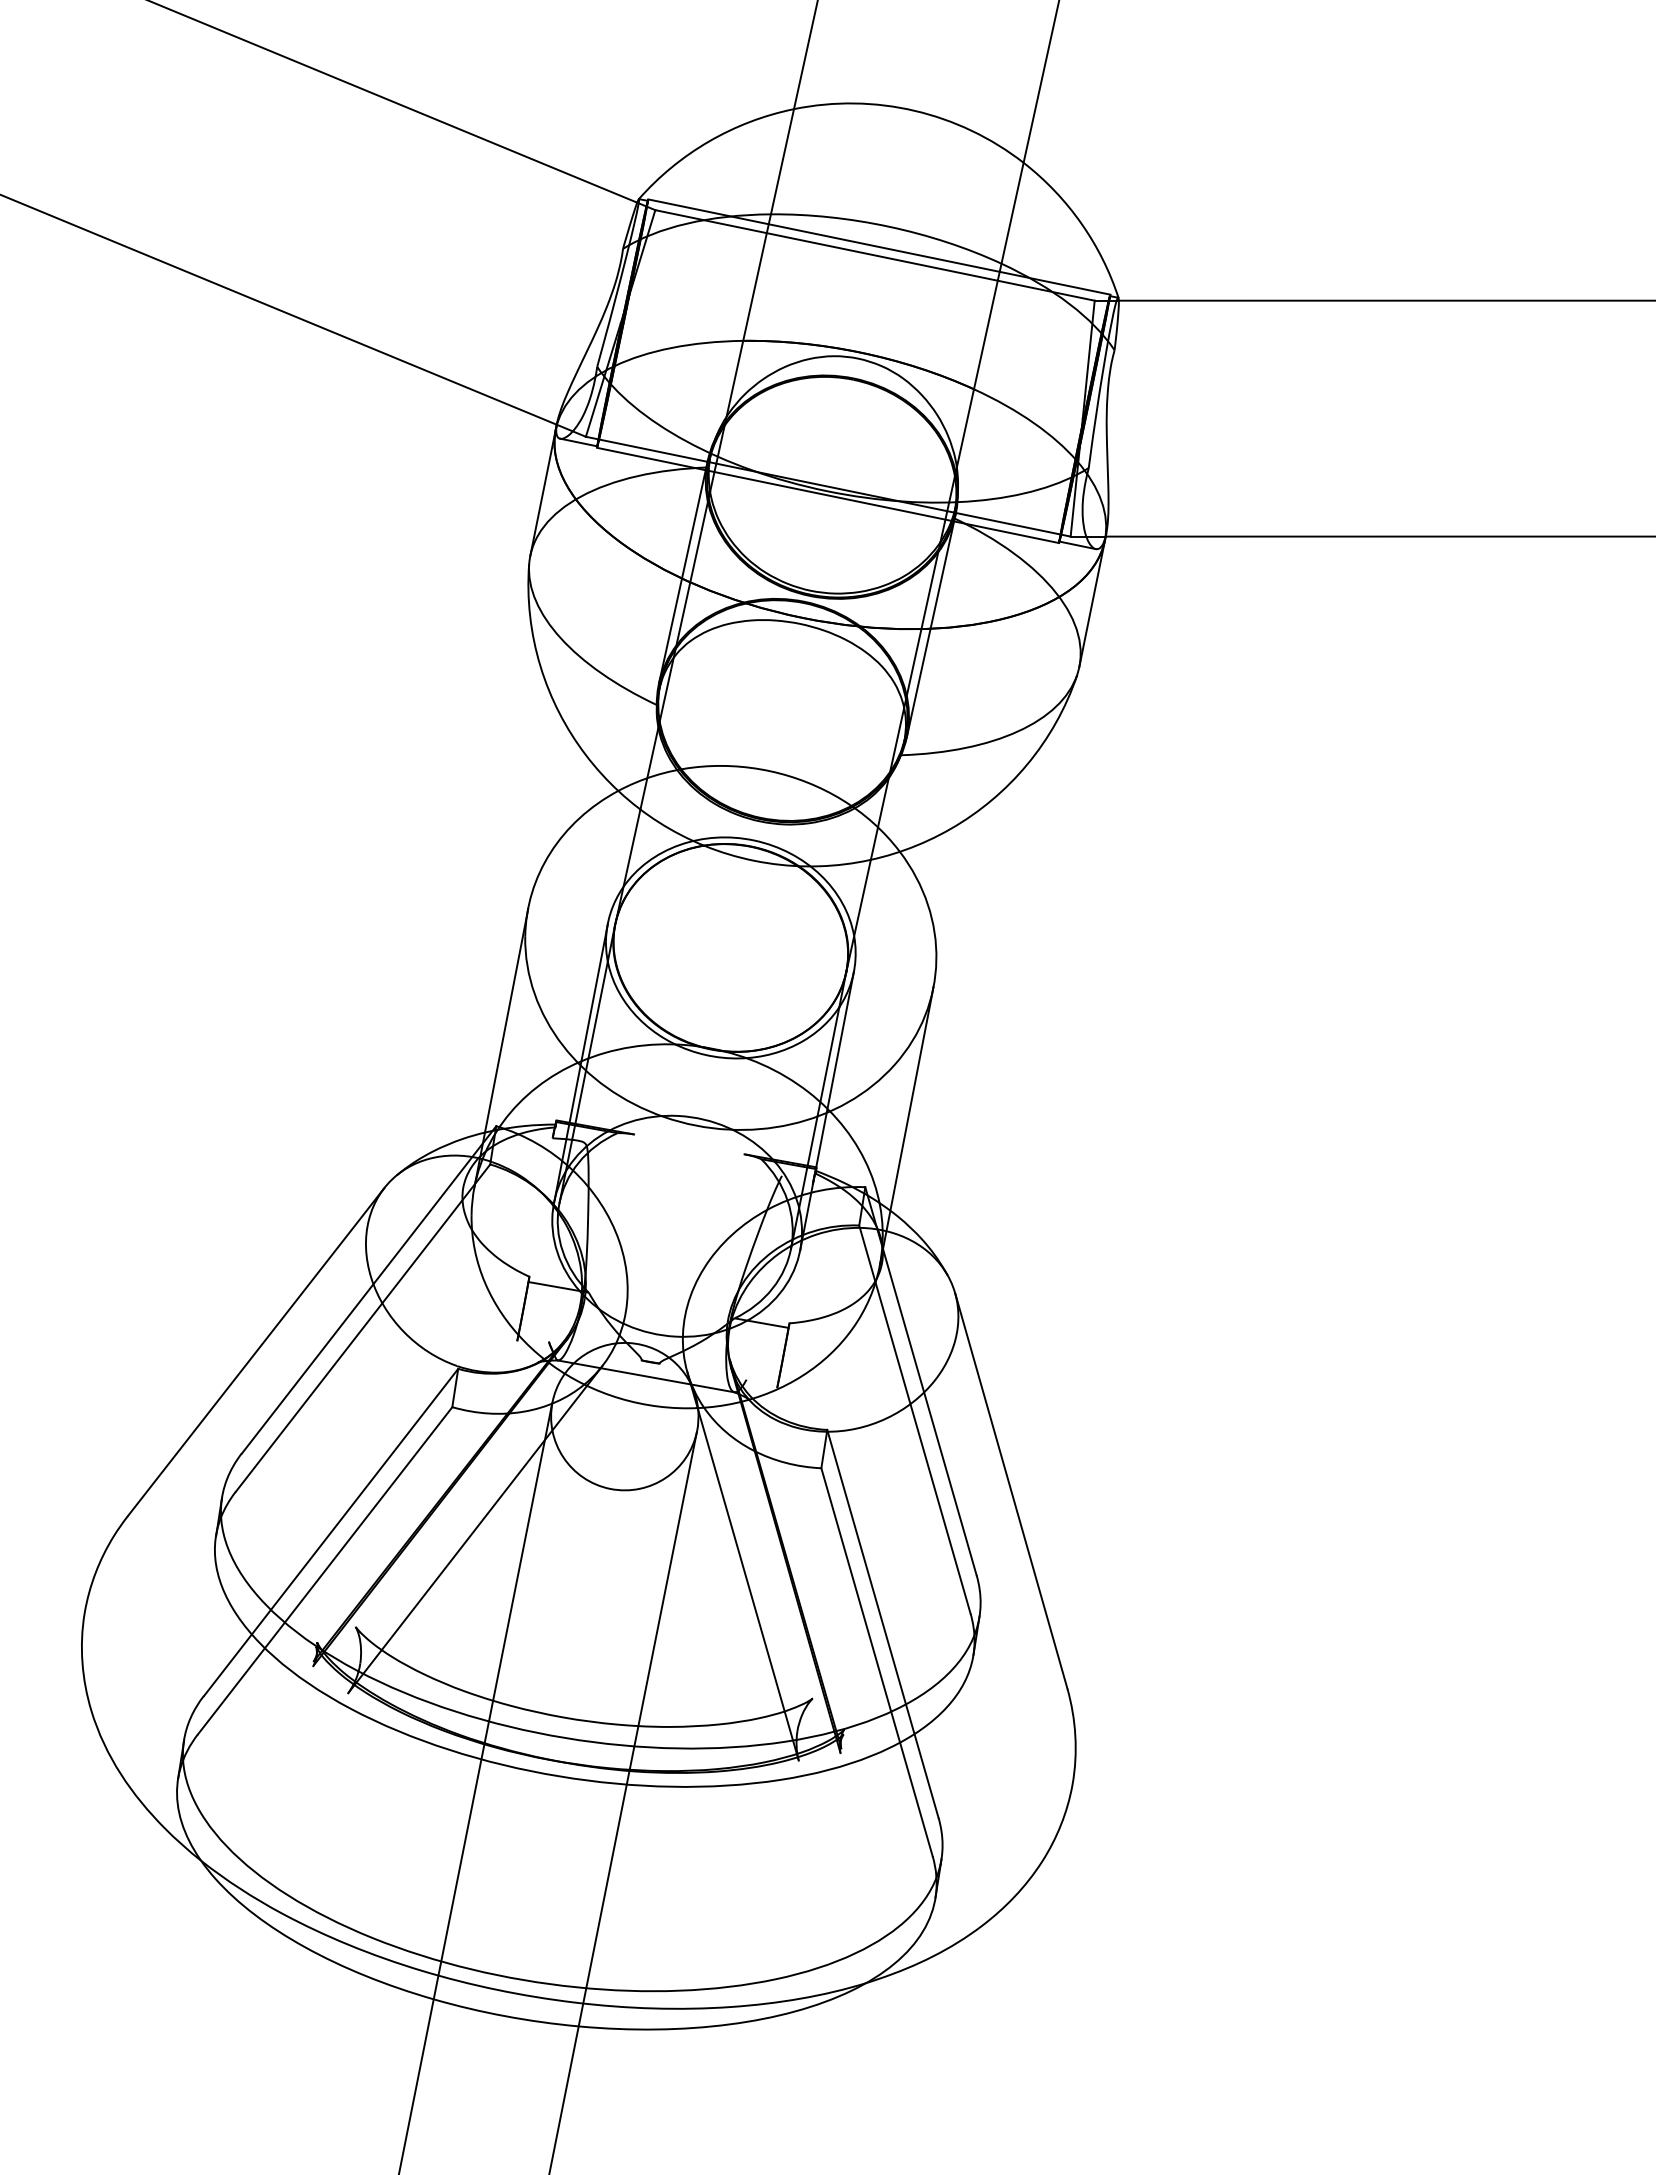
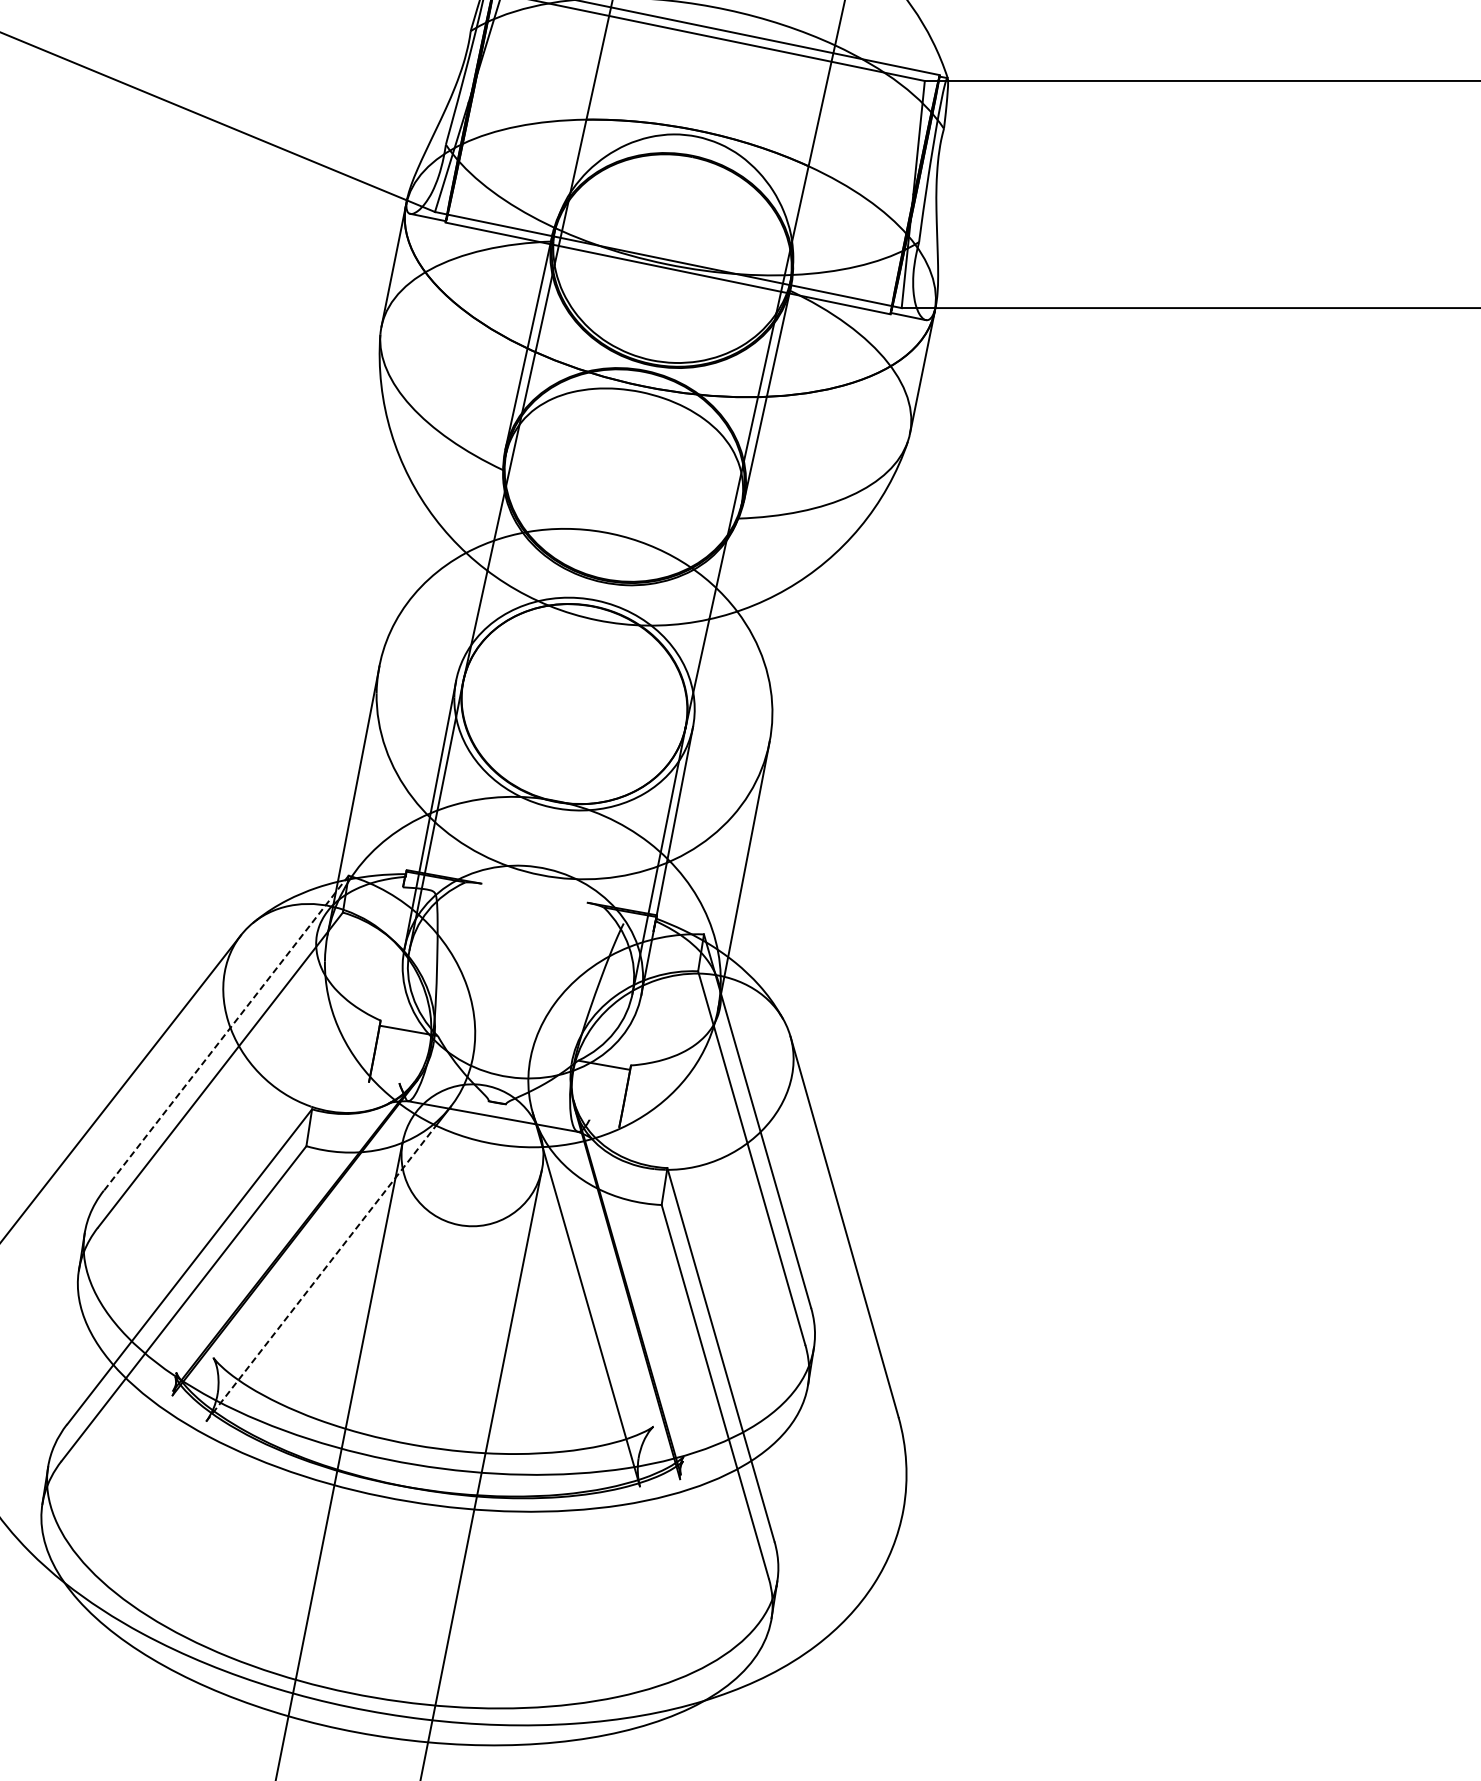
line: (368, 1290) -> (225, 1033), solid -> dashed
line: (467, 1539) -> (321, 1273), solid -> dashed

